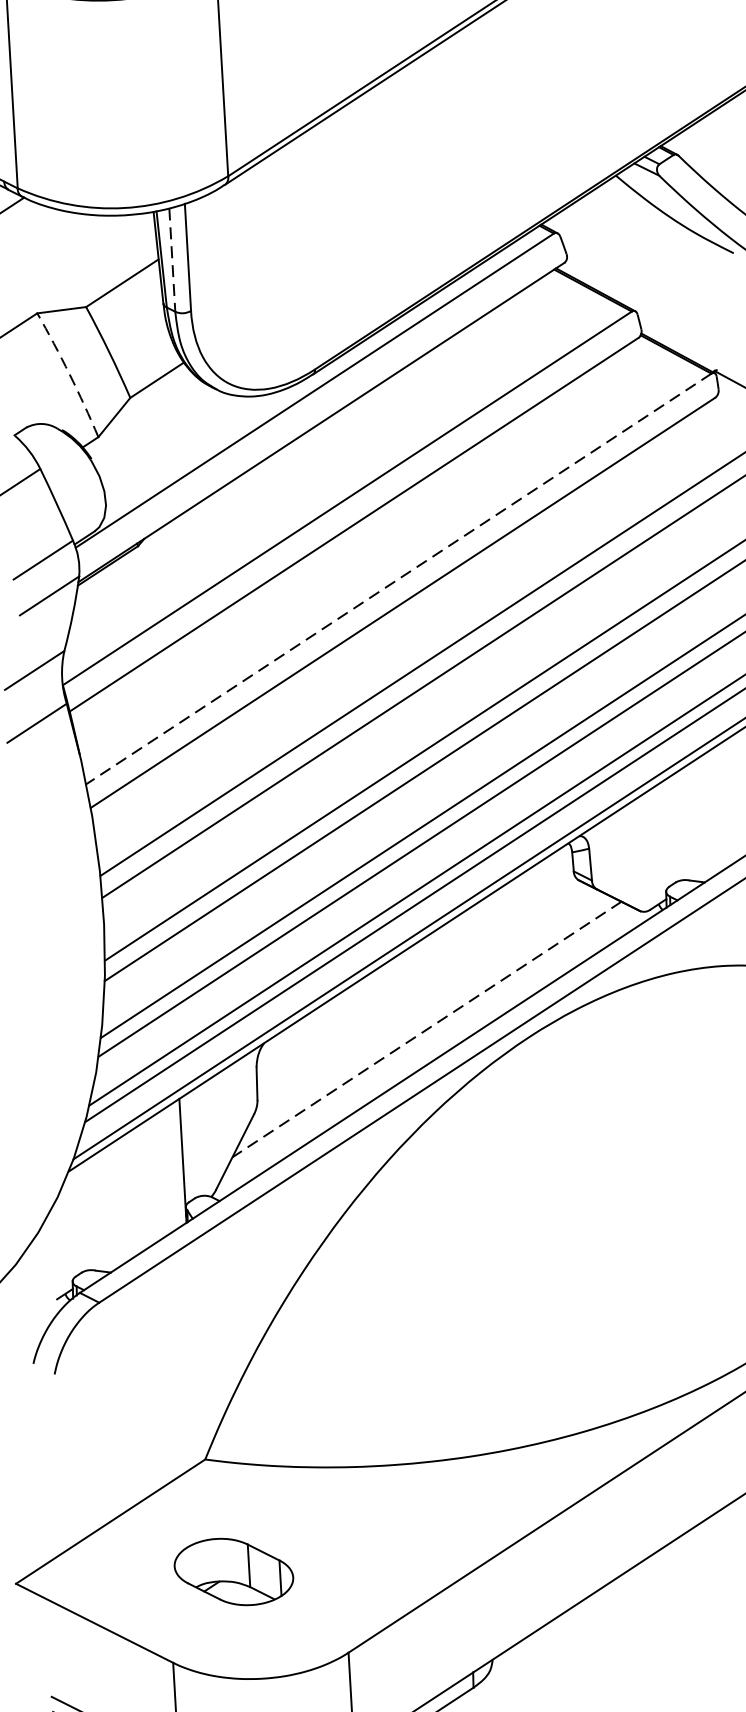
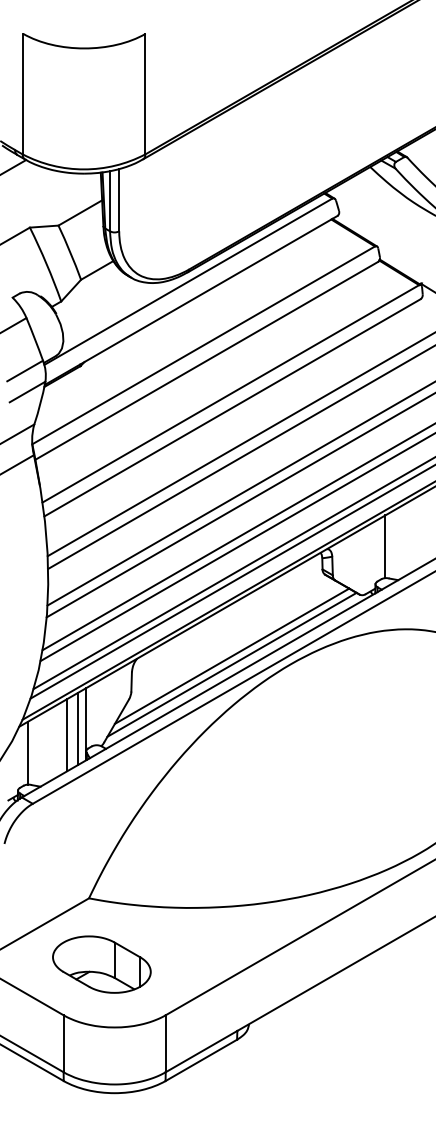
line: (173, 260) -> (110, 201), dashed -> solid
arc: (69, 375) -> (46, 264), dashed -> solid
line: (398, 580) -> (230, 394), dashed -> solid
line: (679, 825) -> (385, 546), added
line: (425, 1030) -> (231, 656), dashed -> solid
line: (426, 1043) -> (231, 664), added
line: (168, 1170) -> (77, 729), added
line: (152, 1180) -> (67, 734), added
line: (85, 1215) -> (27, 752), added
part: (233, 1571) -> (101, 964), size x1.43

